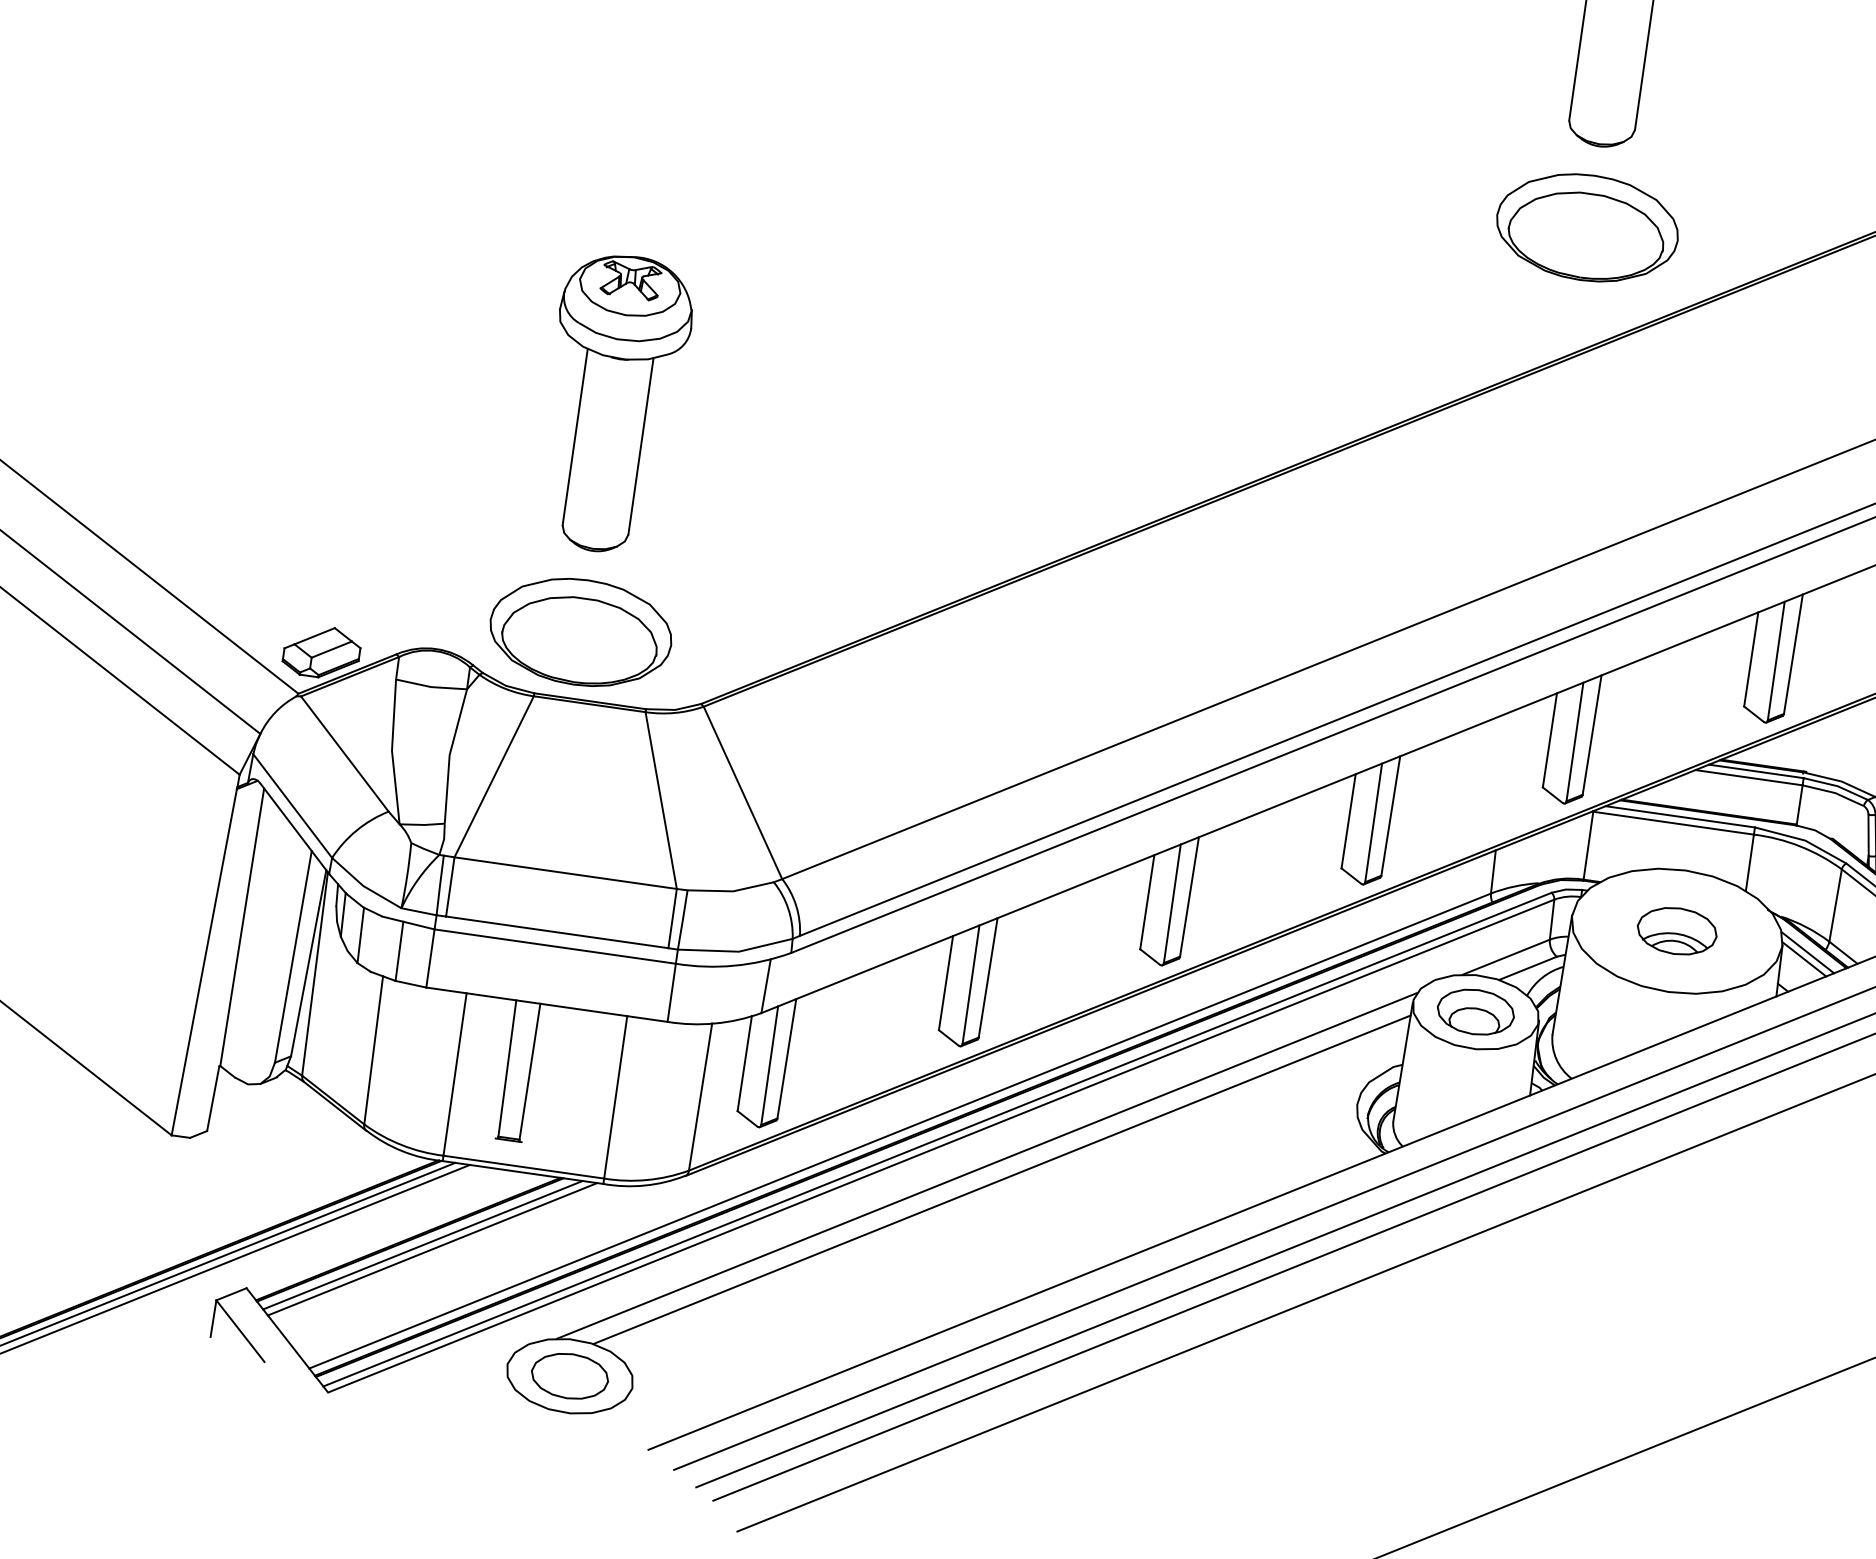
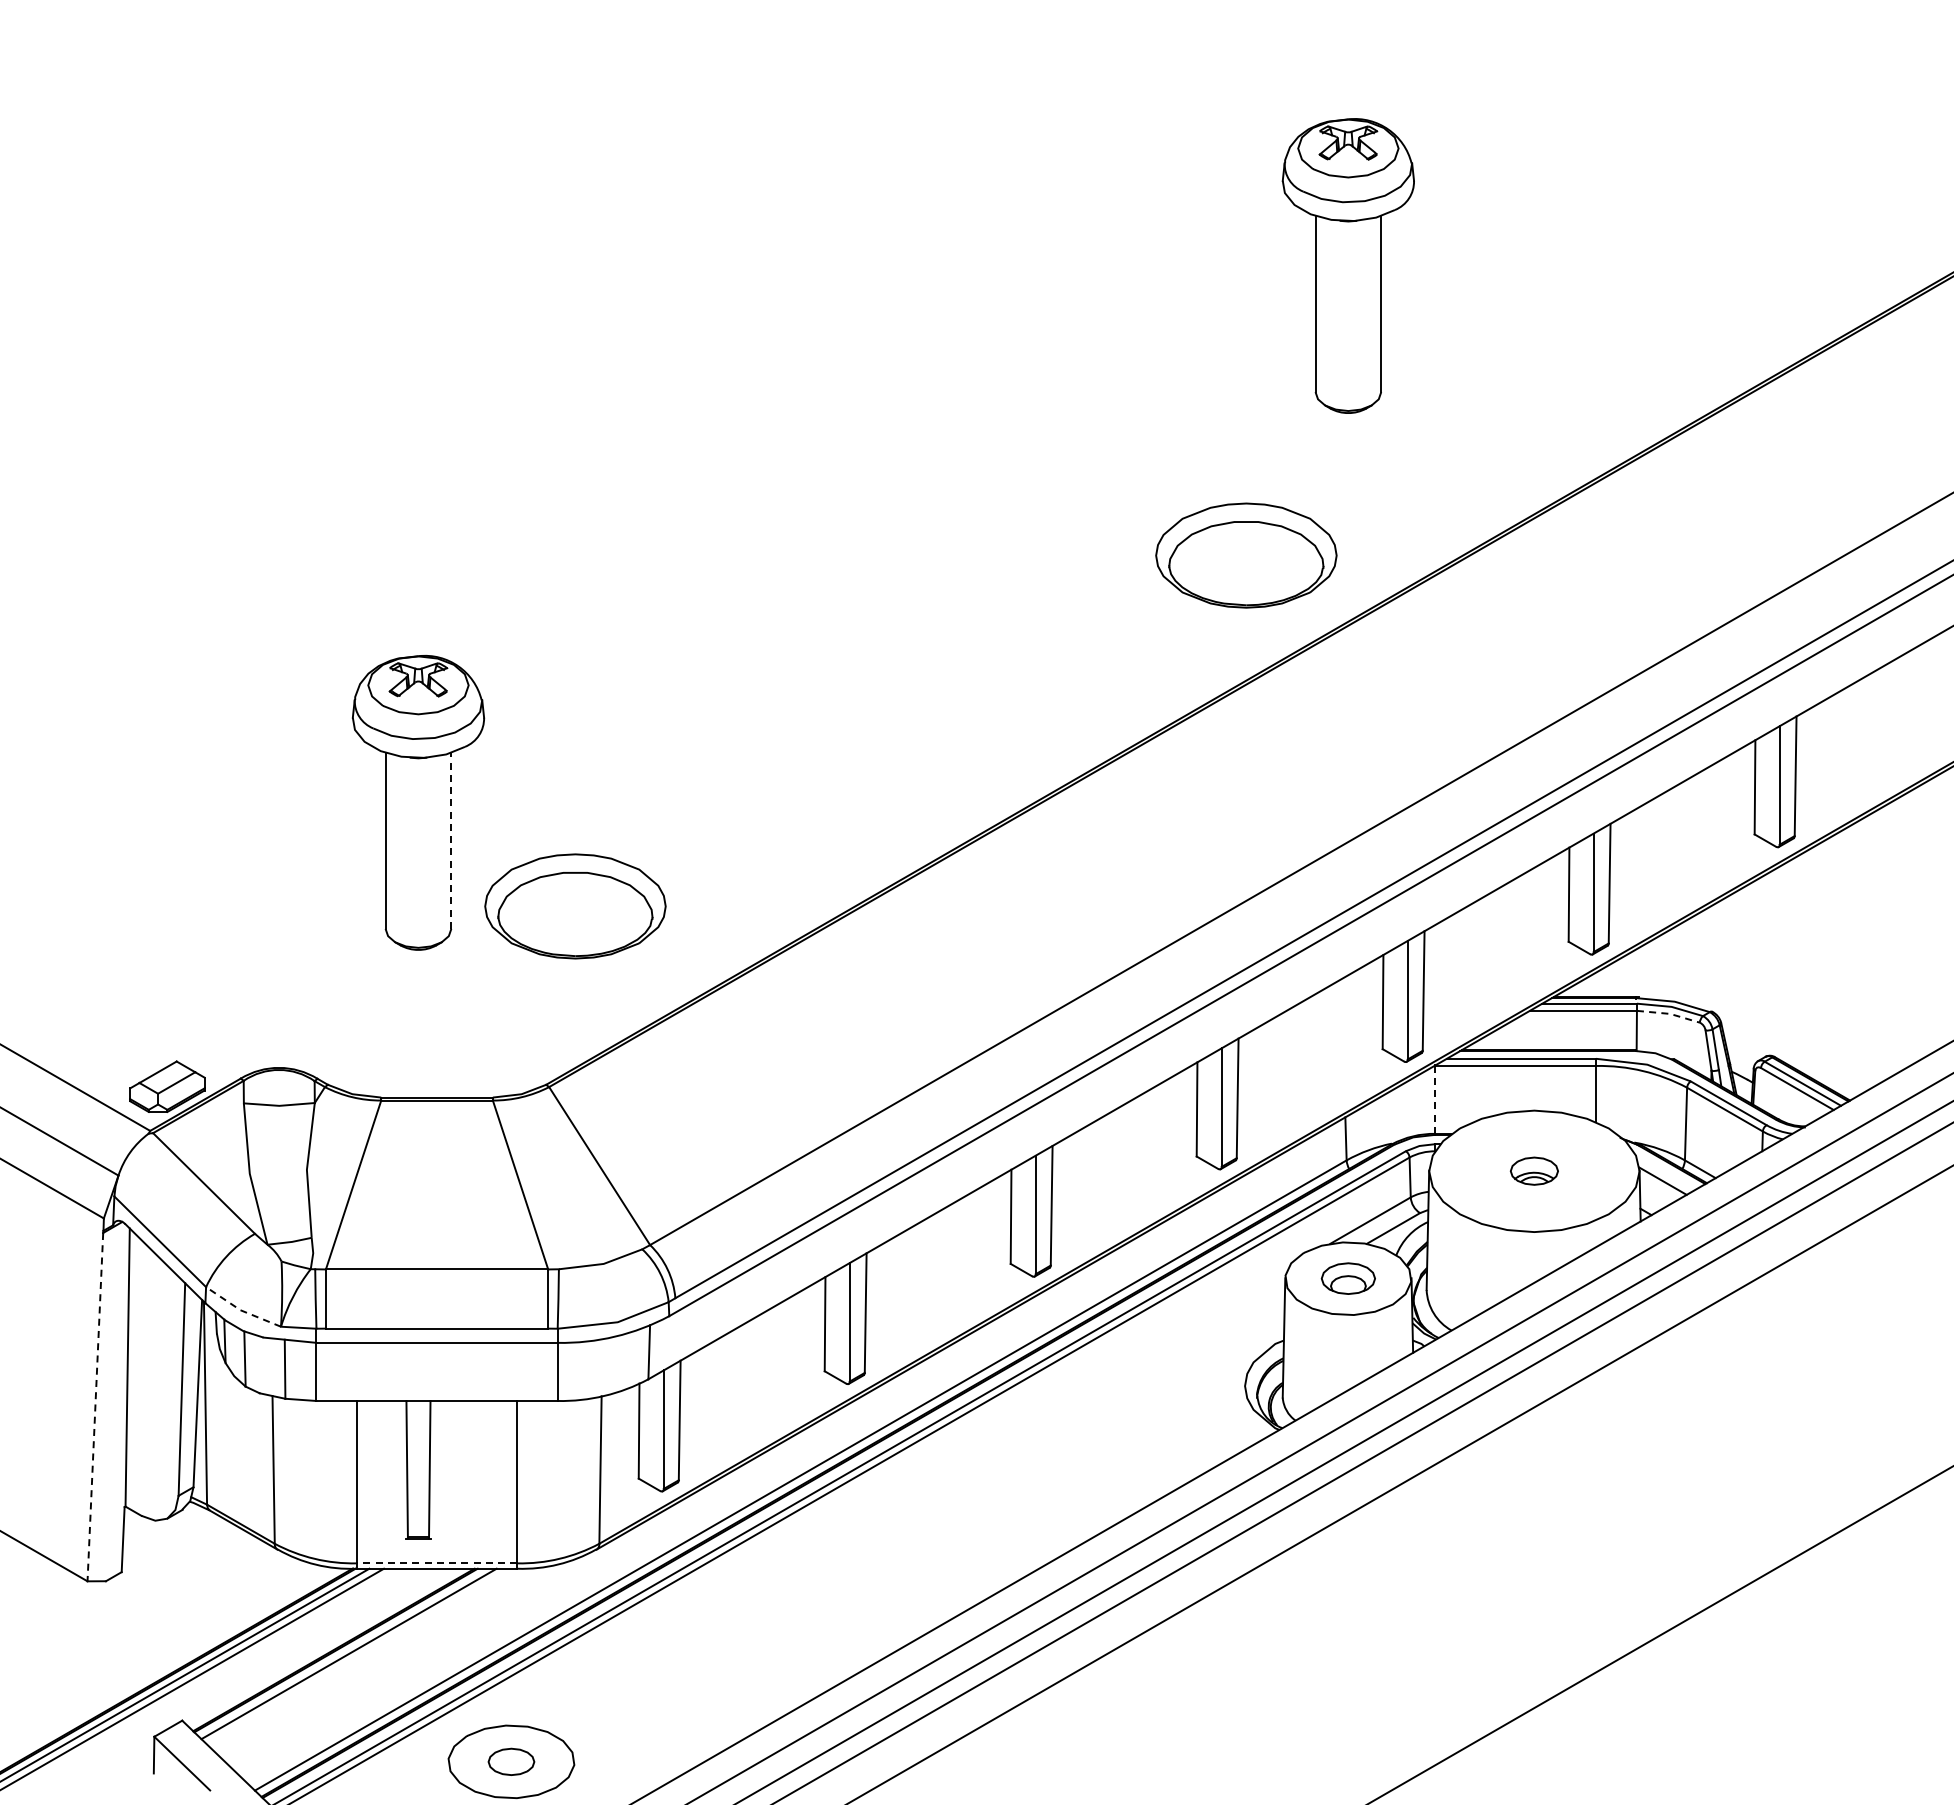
part: (1587, 227) -> (1246, 555), moved
line: (641, 446) -> (451, 840), solid -> dashed
part: (580, 632) -> (575, 906), moved
line: (1834, 792) -> (1669, 1013), solid -> dashed
line: (1588, 845) -> (1435, 1099), solid -> dashed
line: (363, 886) -> (240, 1310), solid -> dashed
part: (1677, 930) -> (1534, 1170), size x0.6
line: (1808, 952) -> (1665, 1173), removed
line: (204, 962) -> (95, 1407), solid -> dashed
part: (1476, 1011) -> (1348, 1278), size x0.7
line: (986, 1165) -> (890, 1497), removed
line: (523, 1167) -> (436, 1563), solid -> dashed
line: (1002, 1180) -> (907, 1509), removed
line: (431, 1249) -> (358, 1656), removed
part: (570, 1375) -> (511, 1761), size x0.6

